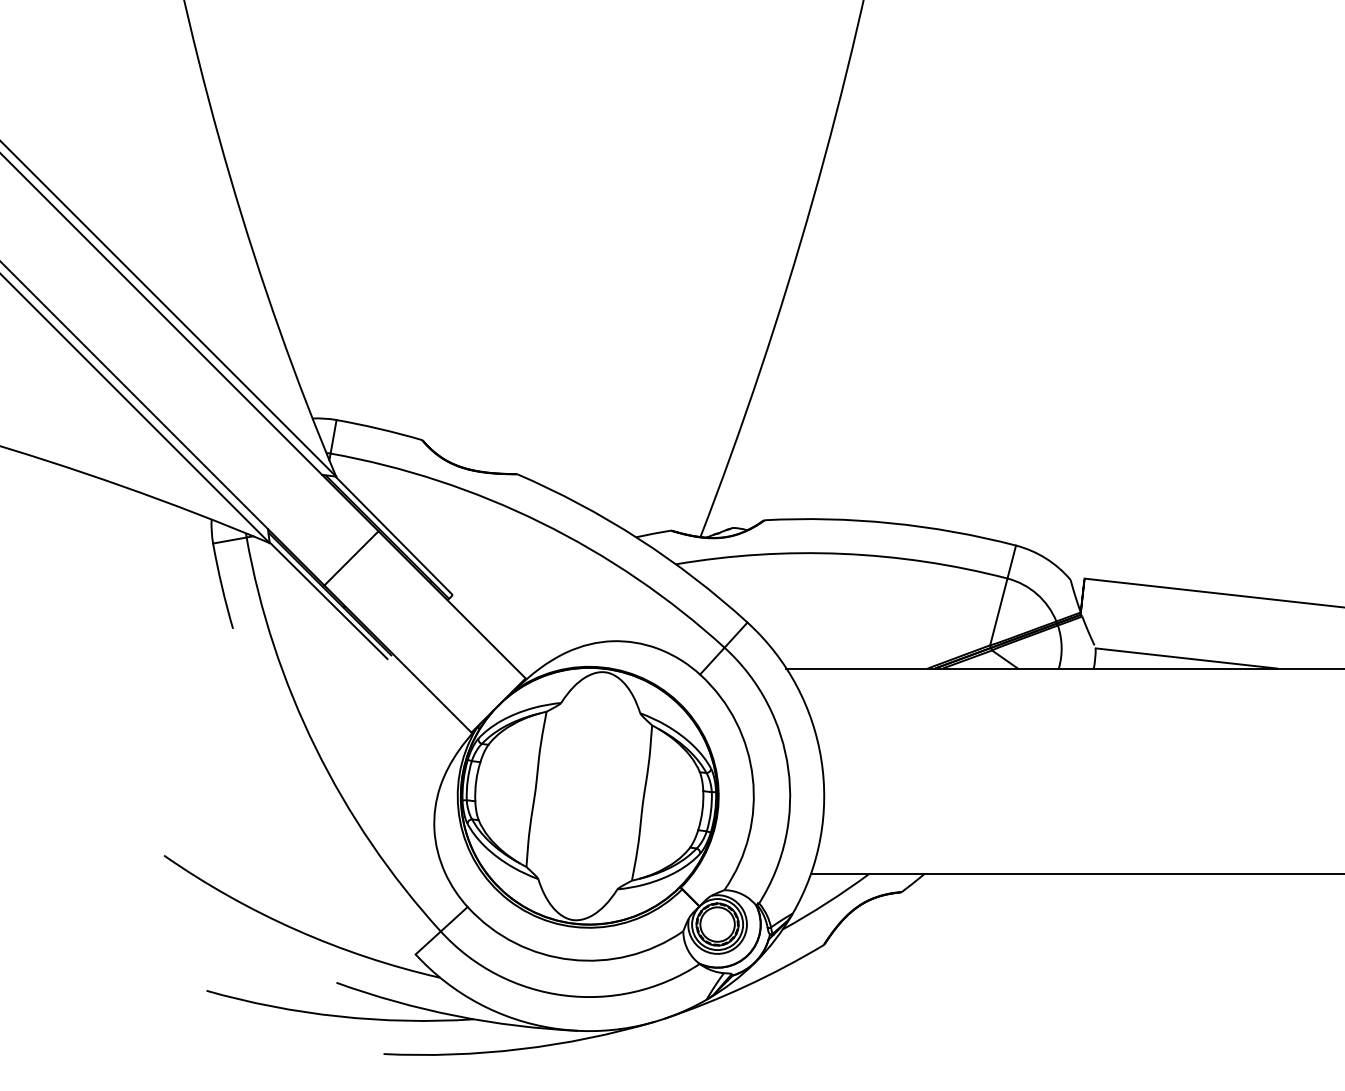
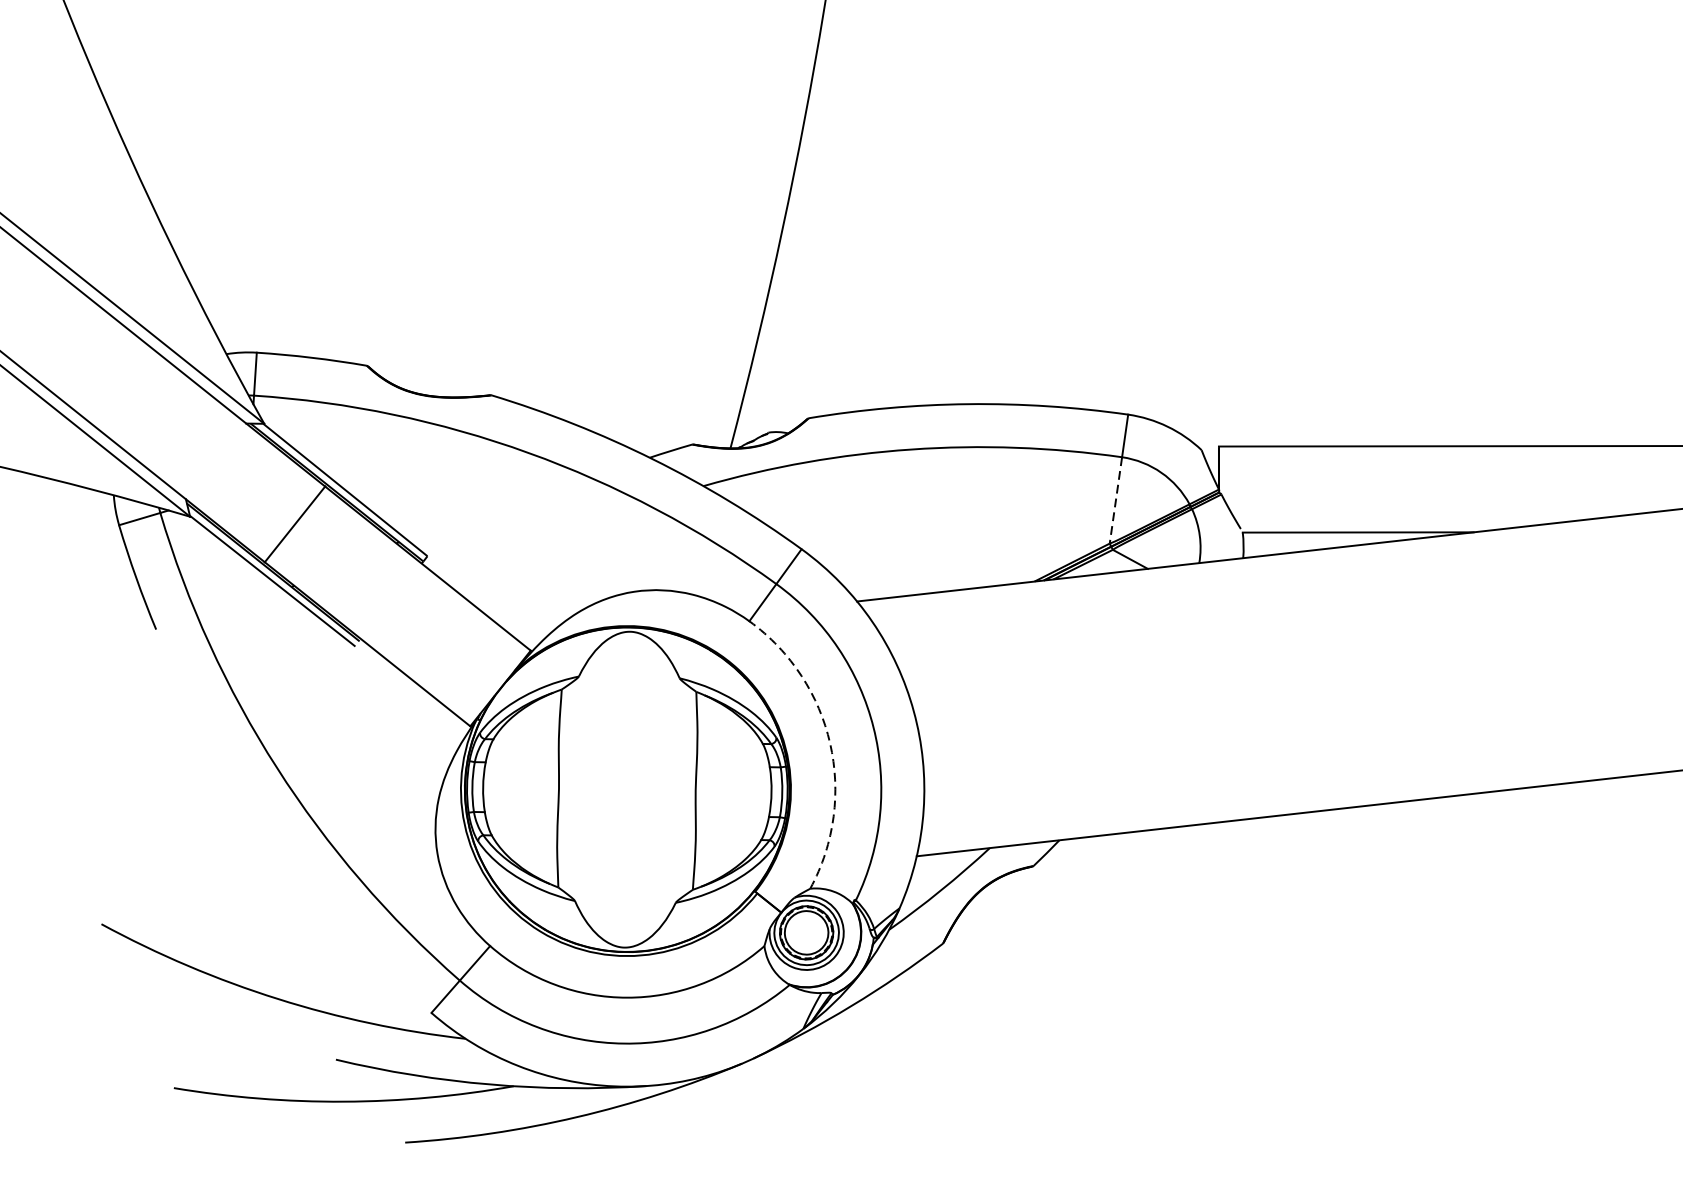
line: (998, 612) -> (1115, 501), solid -> dashed
arc: (752, 777) -> (829, 743), solid -> dashed

